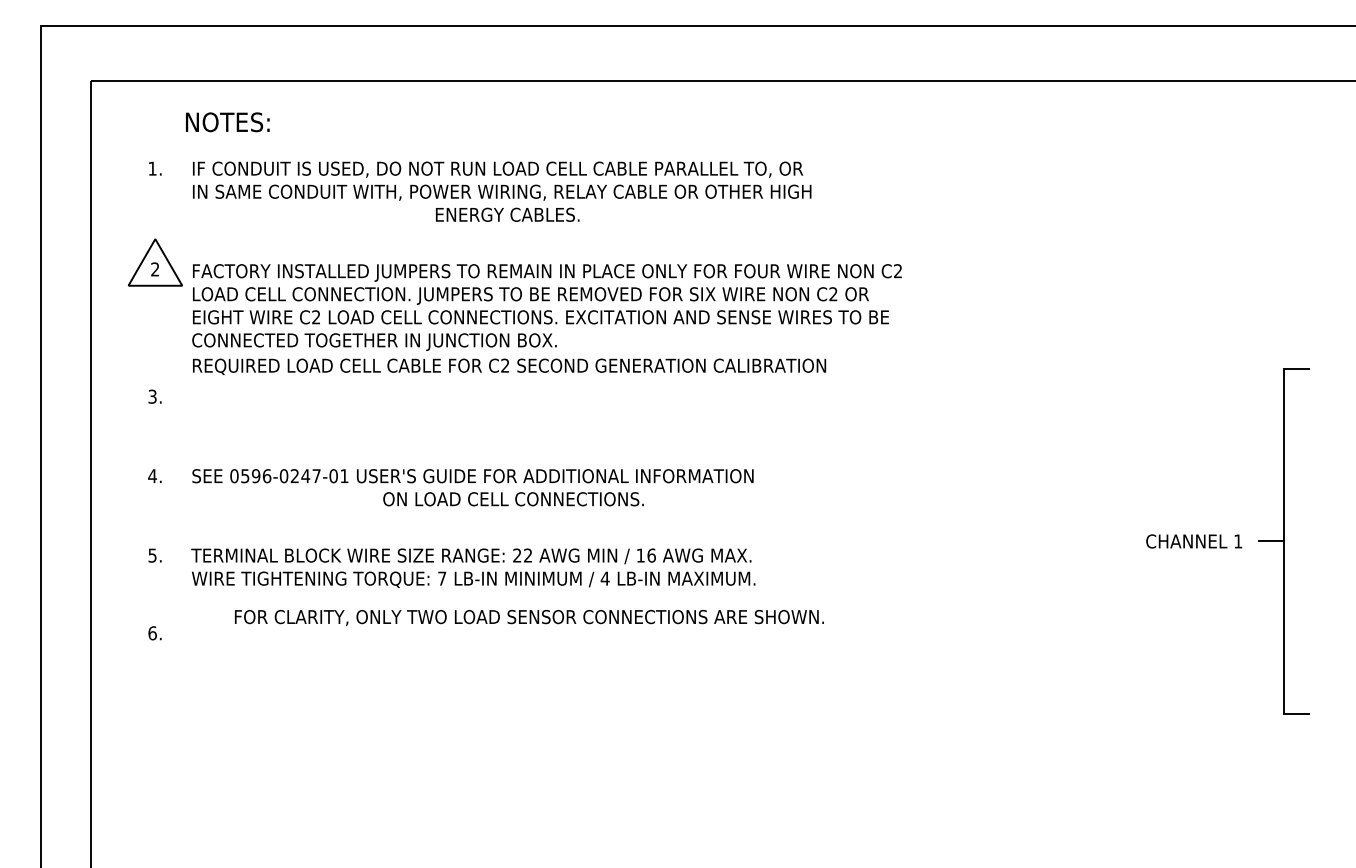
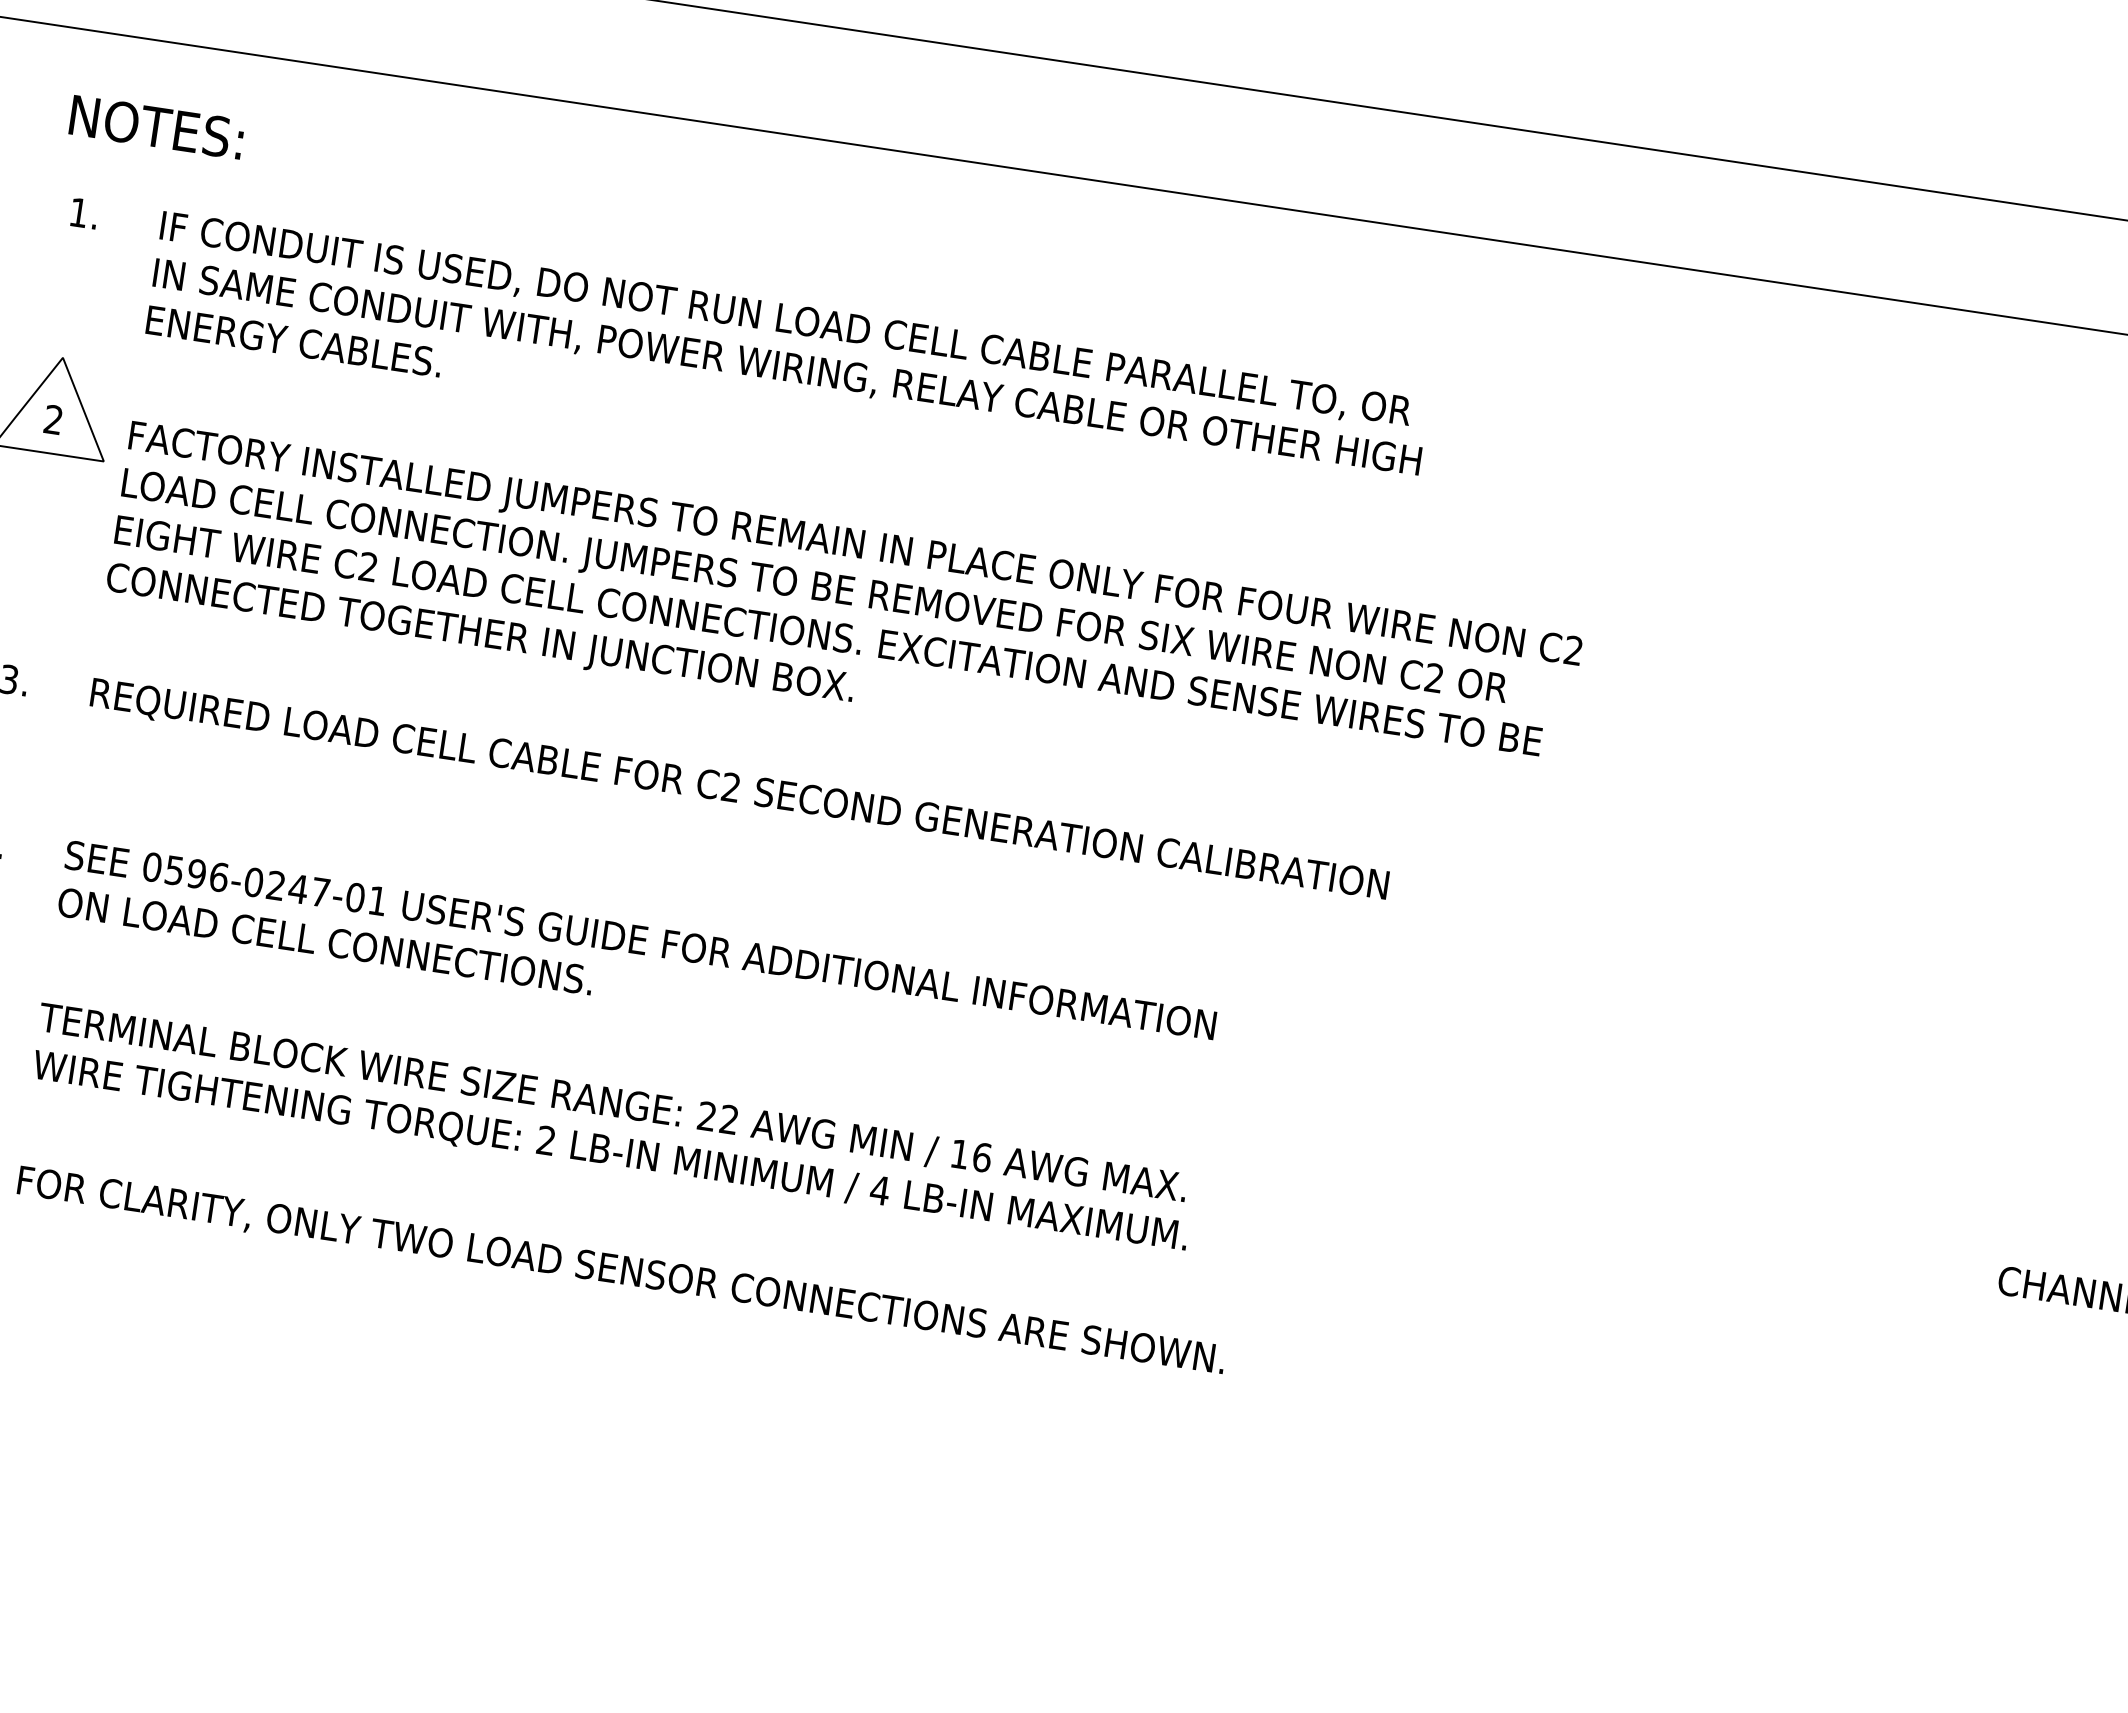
text: (227, 122) -> (156, 127), moved
text: (507, 214) -> (293, 340), moved
text: (509, 366) -> (739, 790), moved
text: (513, 499) -> (325, 941), moved
text: (442, 578) -> (546, 1140), 7 -> 2
text: (529, 618) -> (621, 1272), moved

